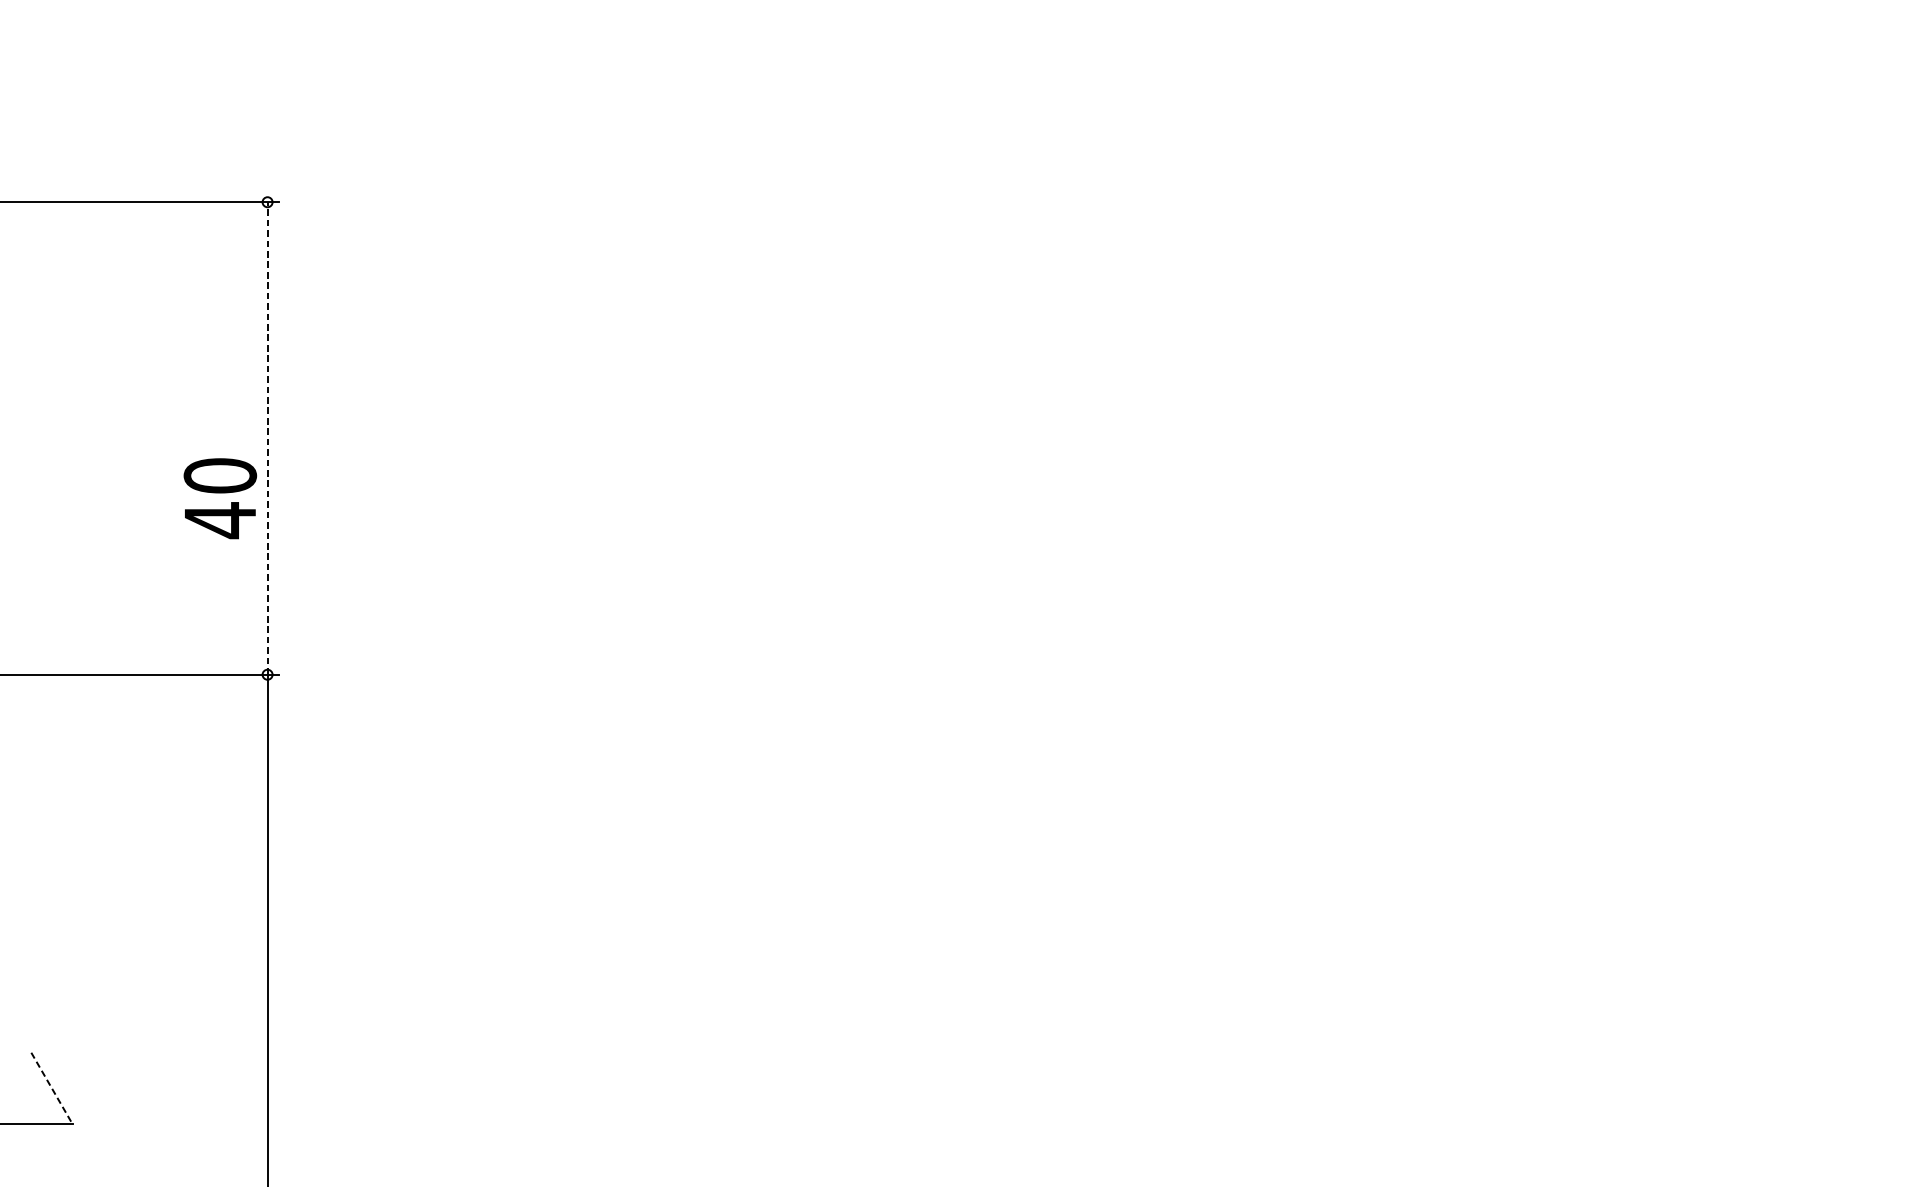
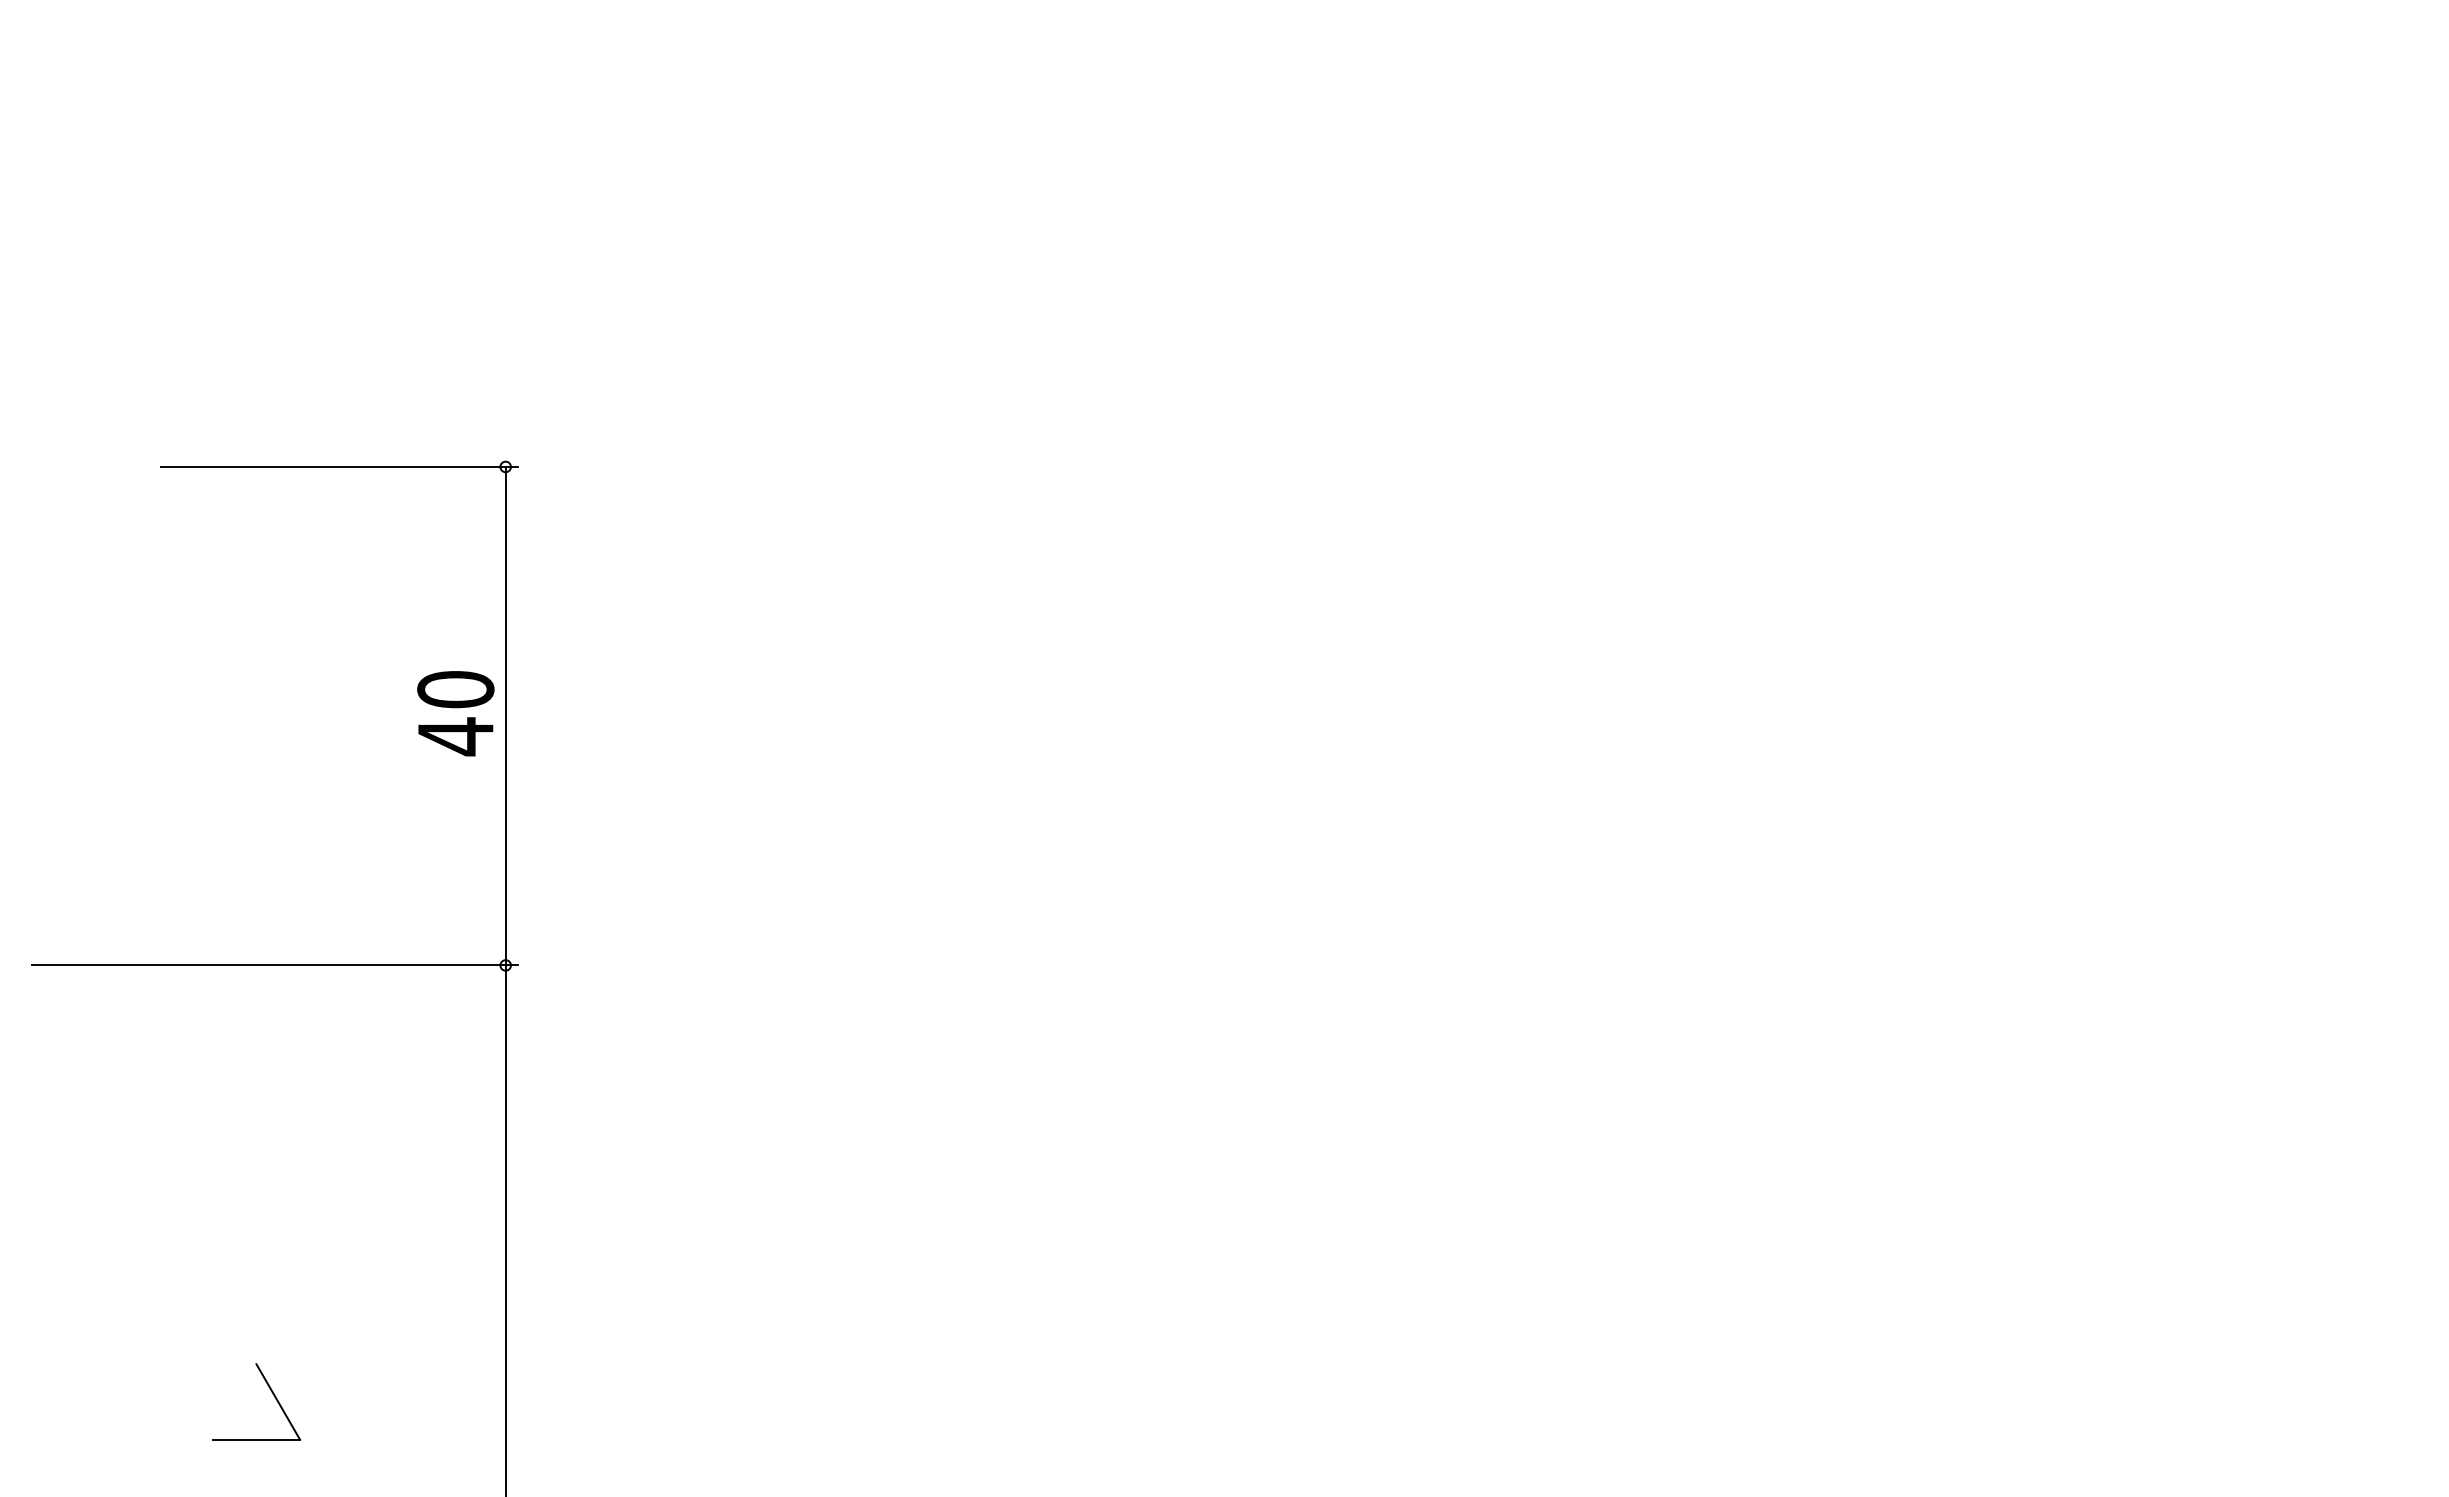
line: (267, 437) -> (505, 715), dashed -> solid
text: (220, 498) -> (455, 713), moved
line: (52, 1088) -> (278, 1401), dashed -> solid

